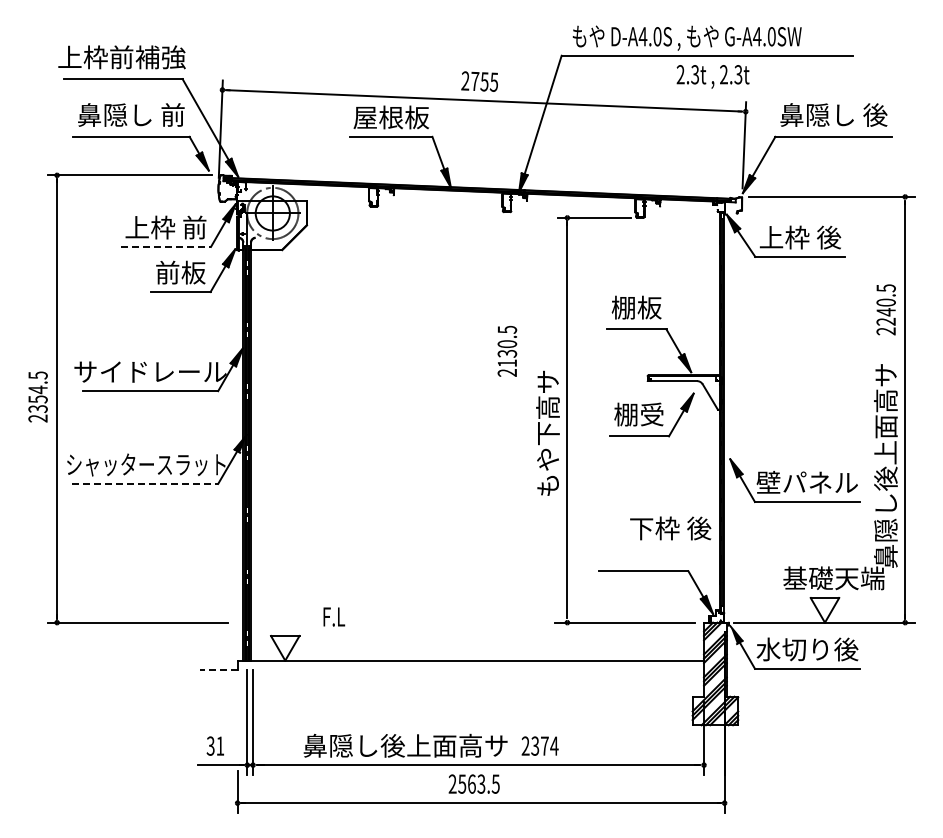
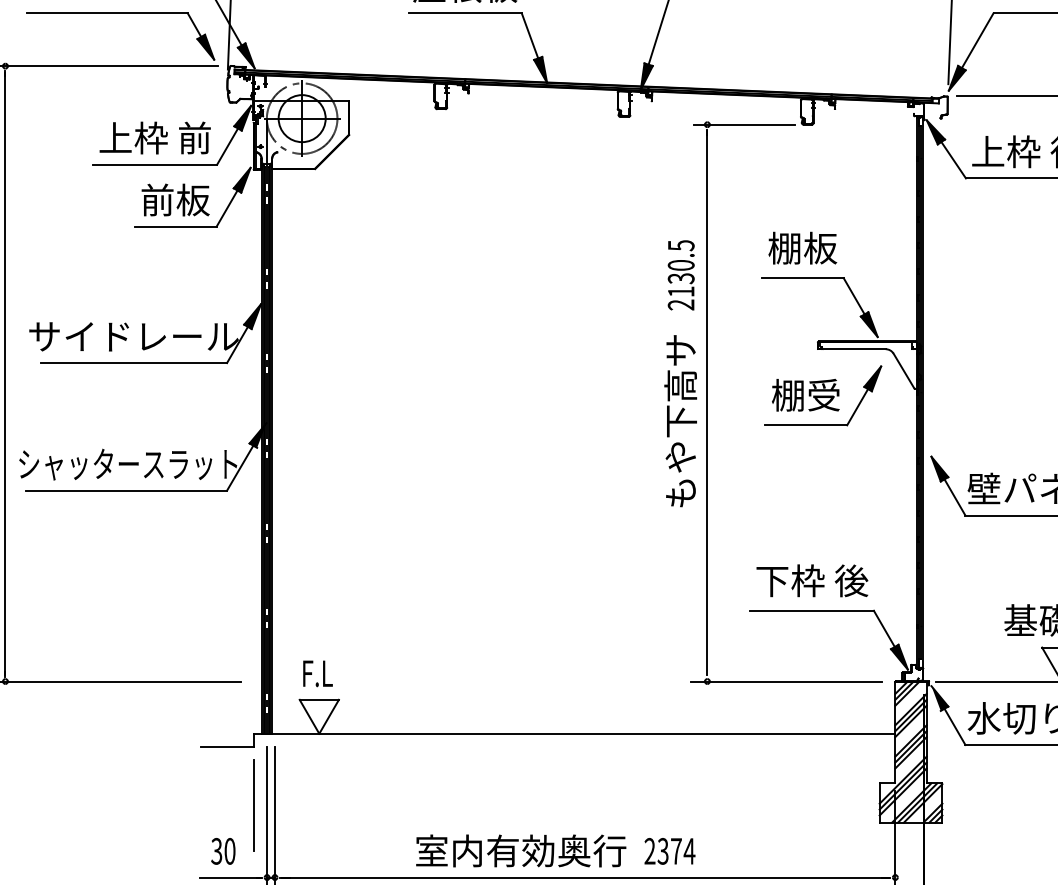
line: (166, 246) -> (155, 164), dashed -> solid
text: (507, 351) -> (681, 275), moved
line: (145, 483) -> (127, 490), dashed -> solid
text: (670, 528) -> (812, 580), moved
text: (334, 616) -> (318, 673), moved
line: (218, 670) -> (227, 747), dashed -> solid
line: (237, 712) -> (253, 805), added
text: (220, 745) -> (230, 850), 31 -> 30
text: (405, 745) -> (484, 850), 鼻隠し後上面高サ -> 室内有効奥行

